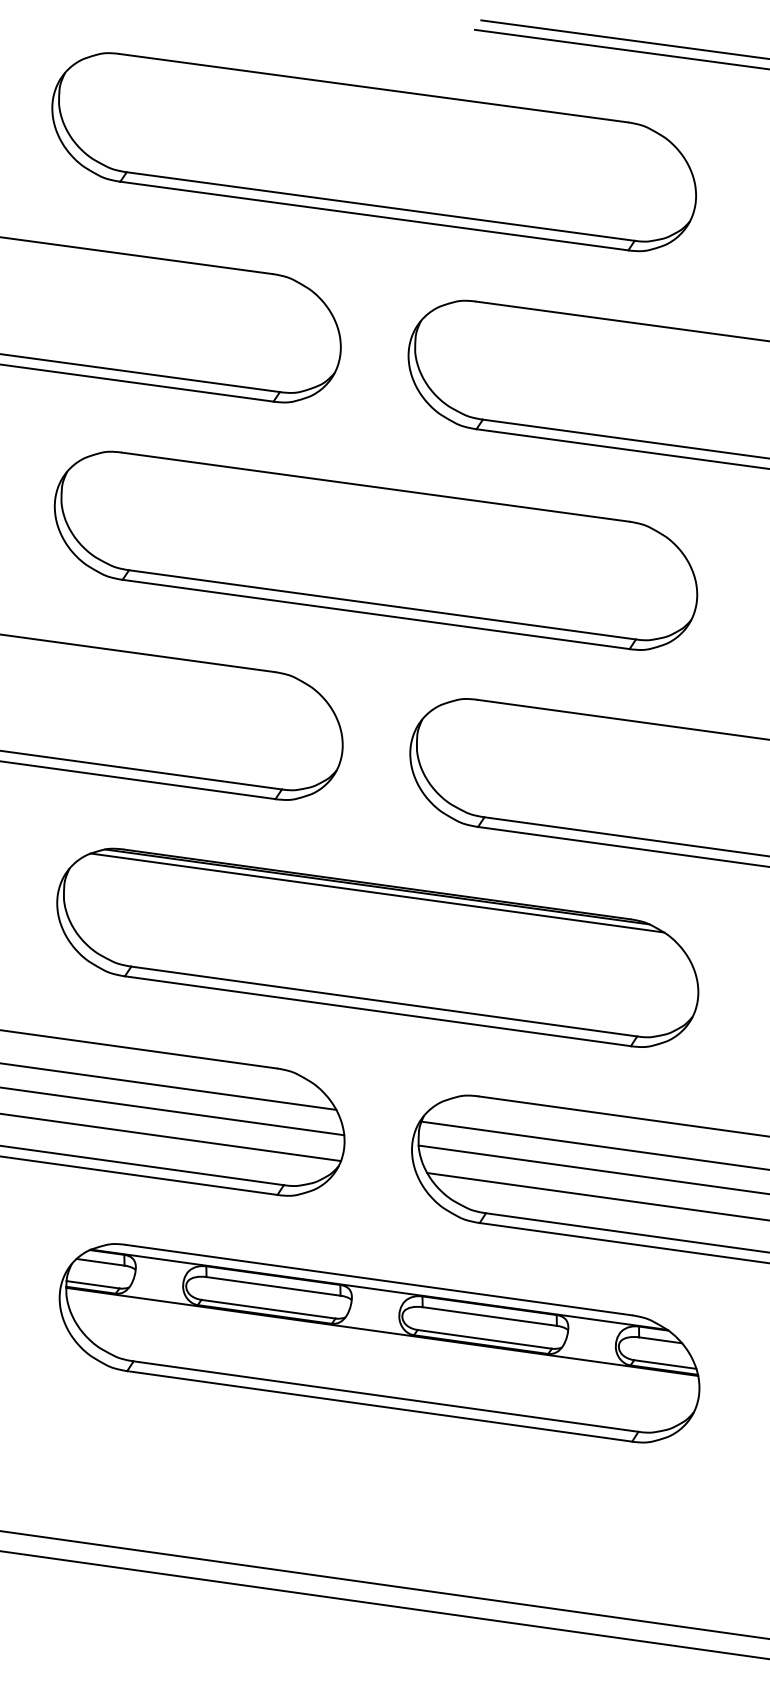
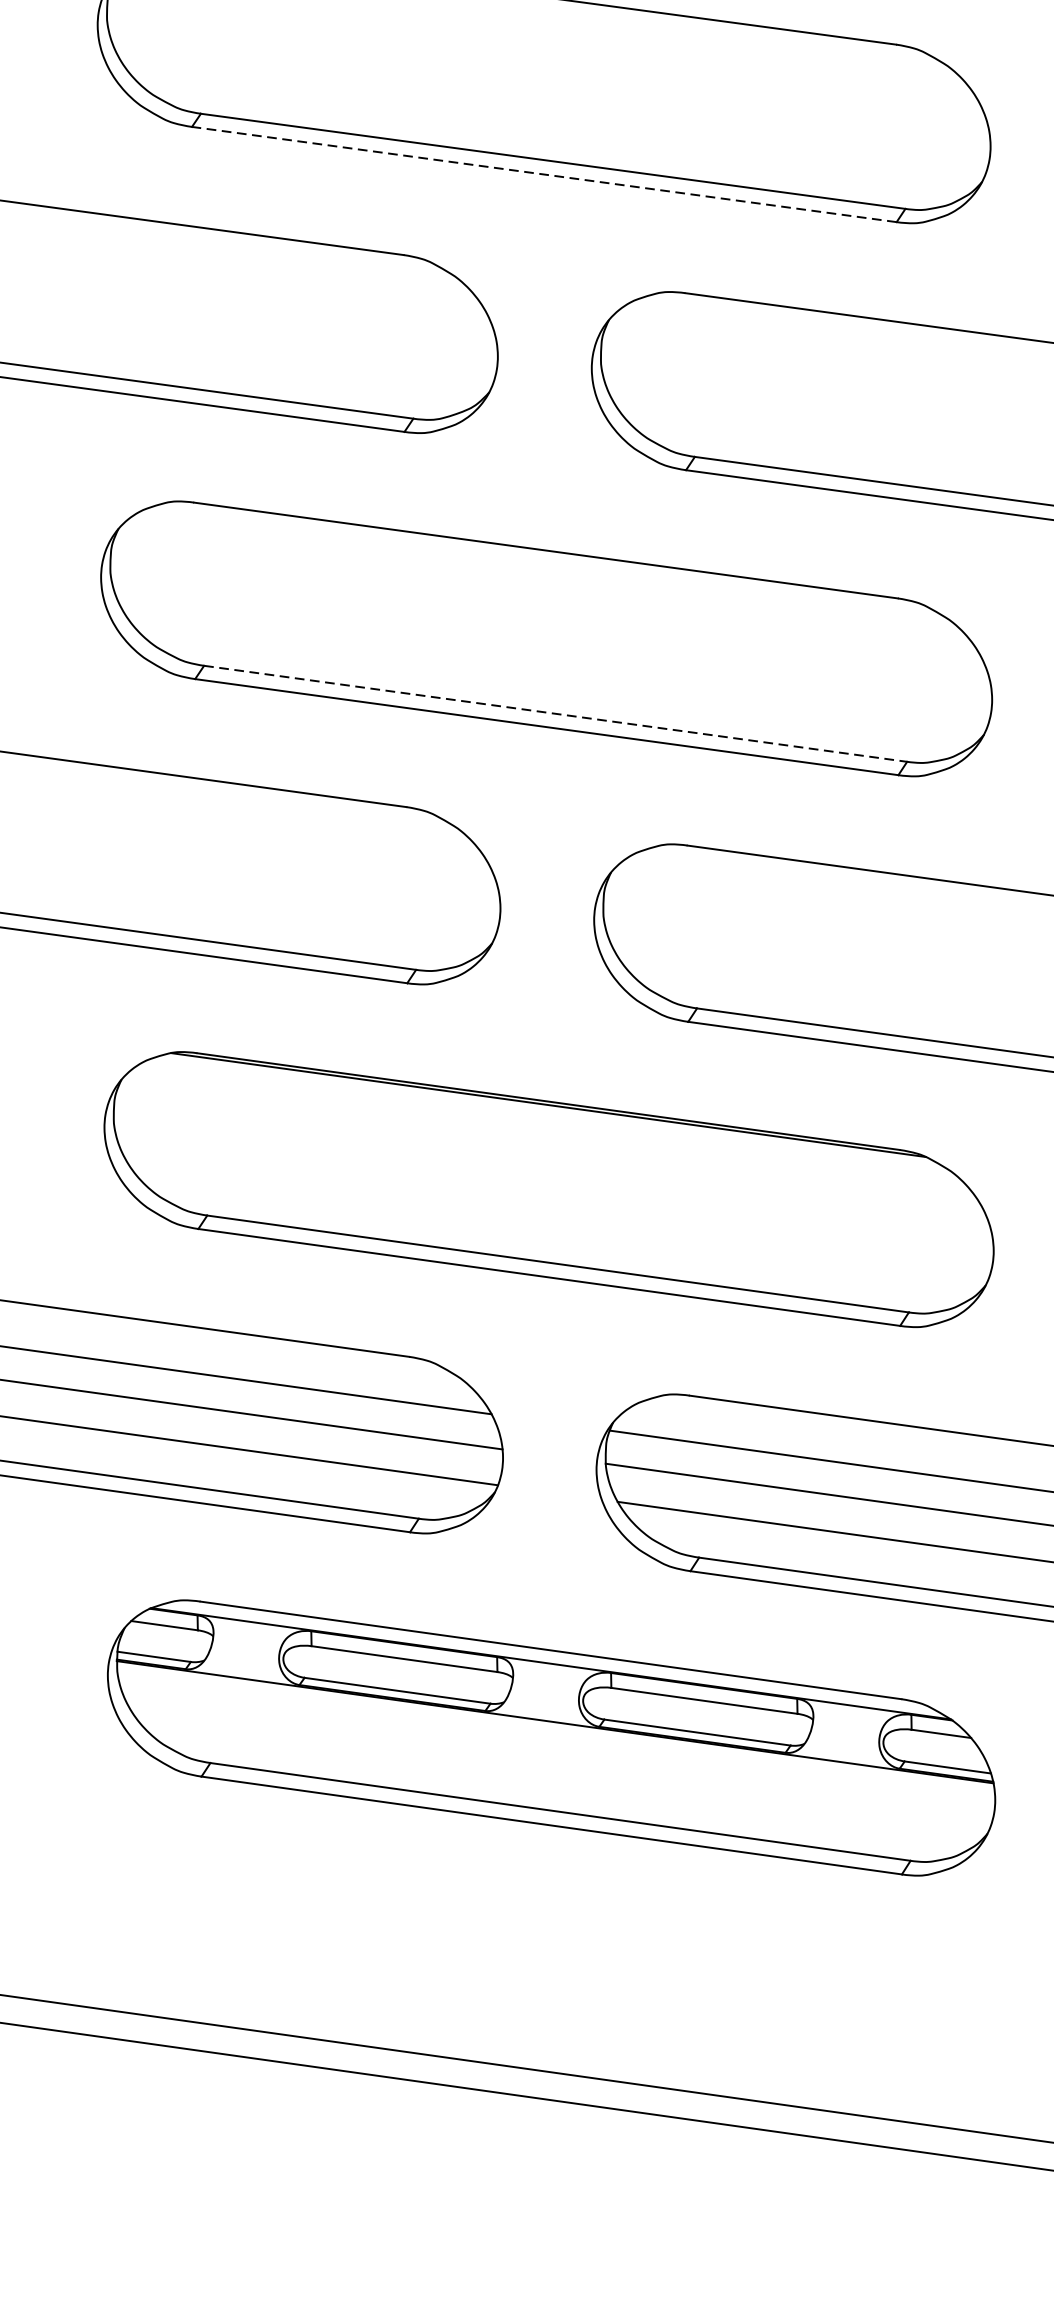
line: (373, 215) -> (543, 173), solid -> dashed
line: (382, 604) -> (555, 713), solid -> dashed
line: (377, 892) -> (548, 1112), removed

